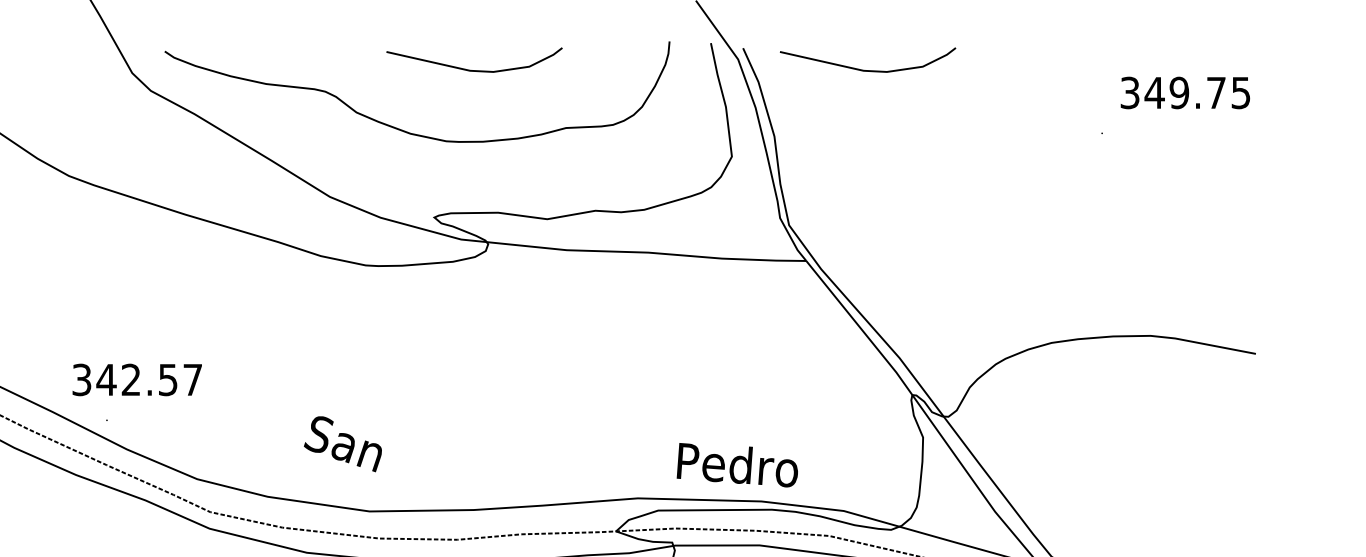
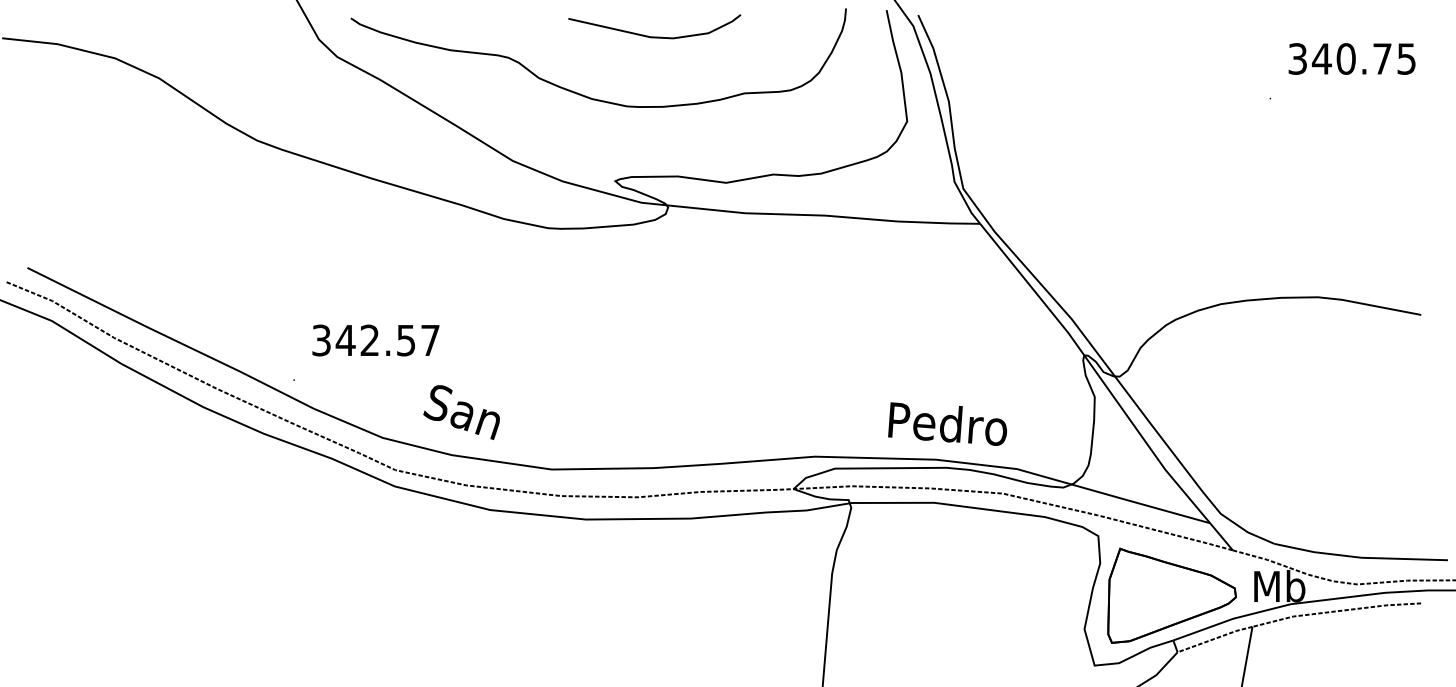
curve: (867, 70) -> (1040, 36), removed
text: (1178, 92) -> (1345, 58), 349.75 -> 340.75
text: (136, 379) -> (375, 340), moved
text: (342, 444) -> (461, 412), moved
text: (737, 464) -> (947, 423), moved

